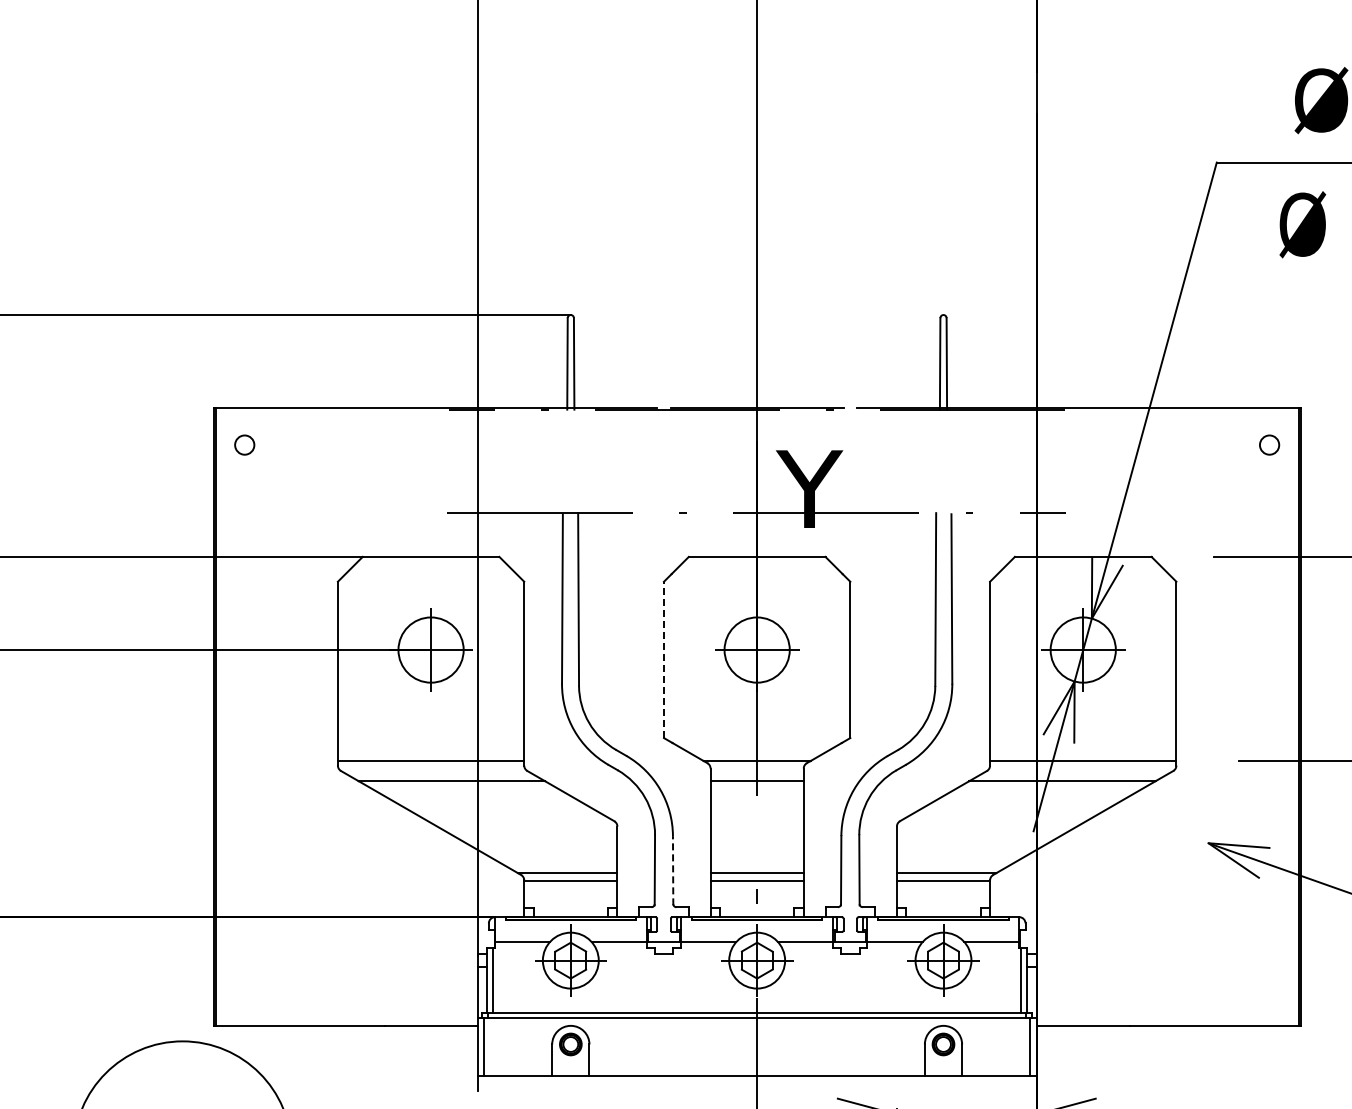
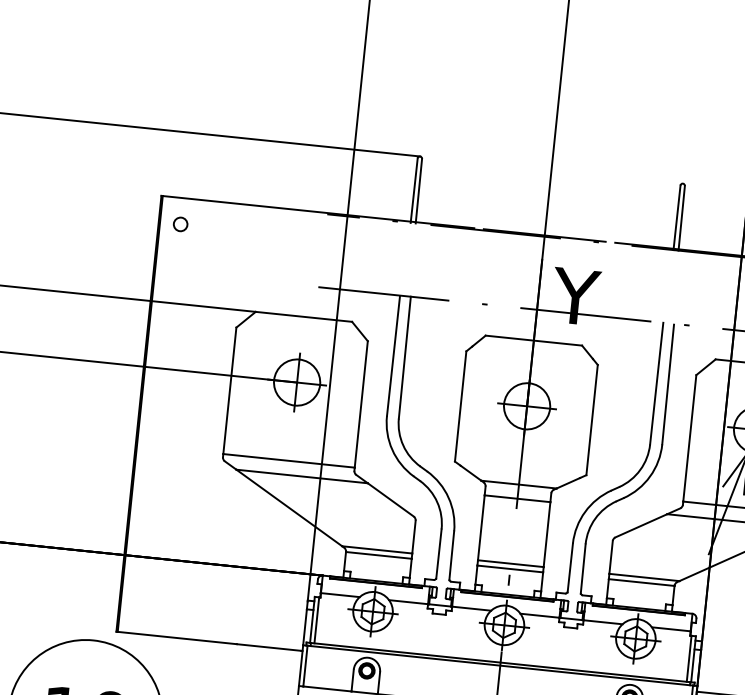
line: (664, 659) -> (461, 406), dashed -> solid
line: (673, 870) -> (452, 555), dashed -> solid

